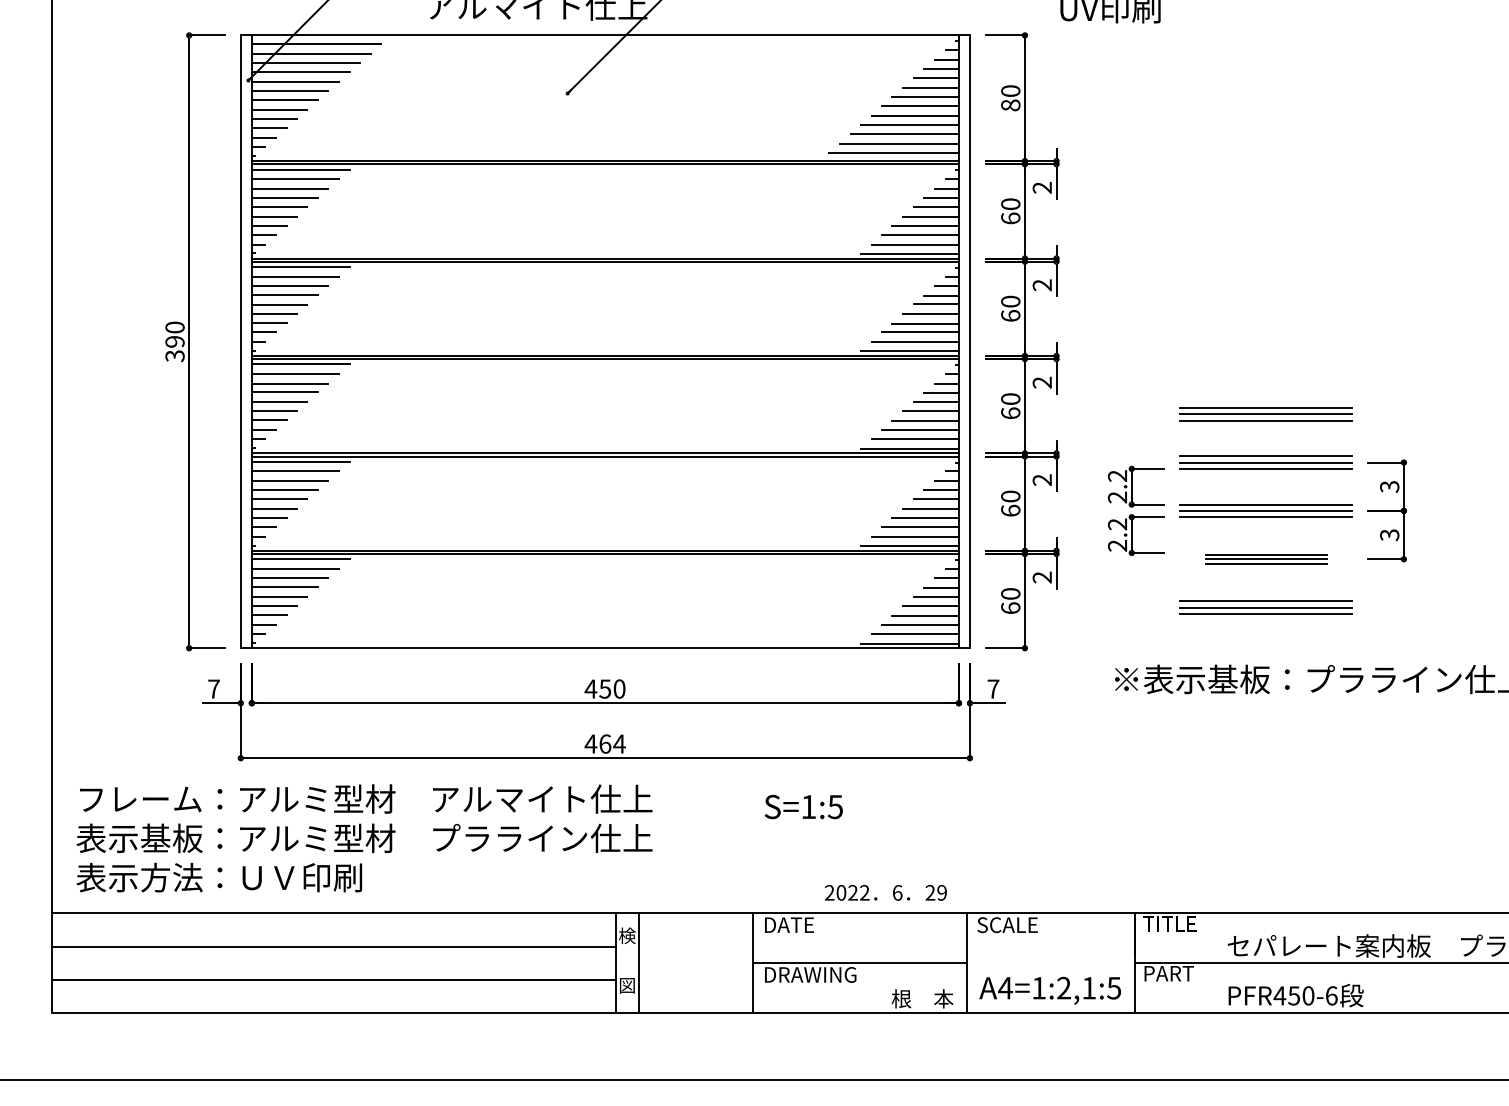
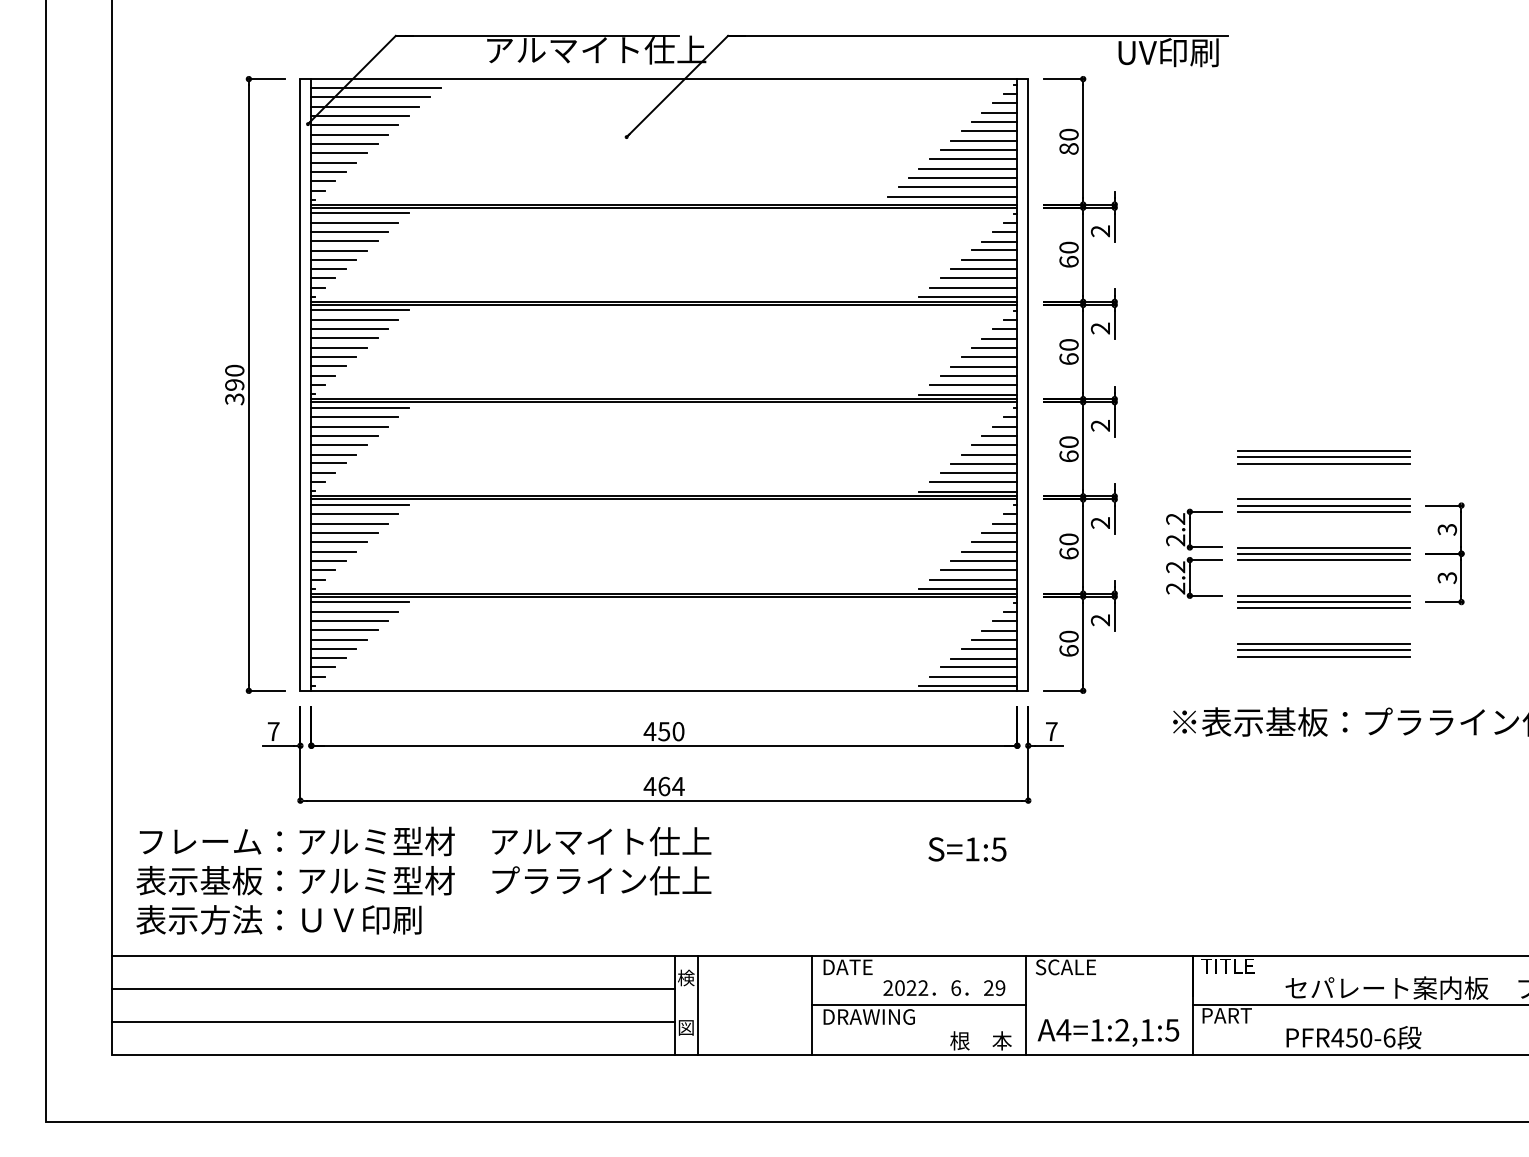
part: (1265, 558) -> (1323, 601), size x1.43
text: (803, 807) -> (967, 849), moved
text: (886, 892) -> (944, 987), moved

